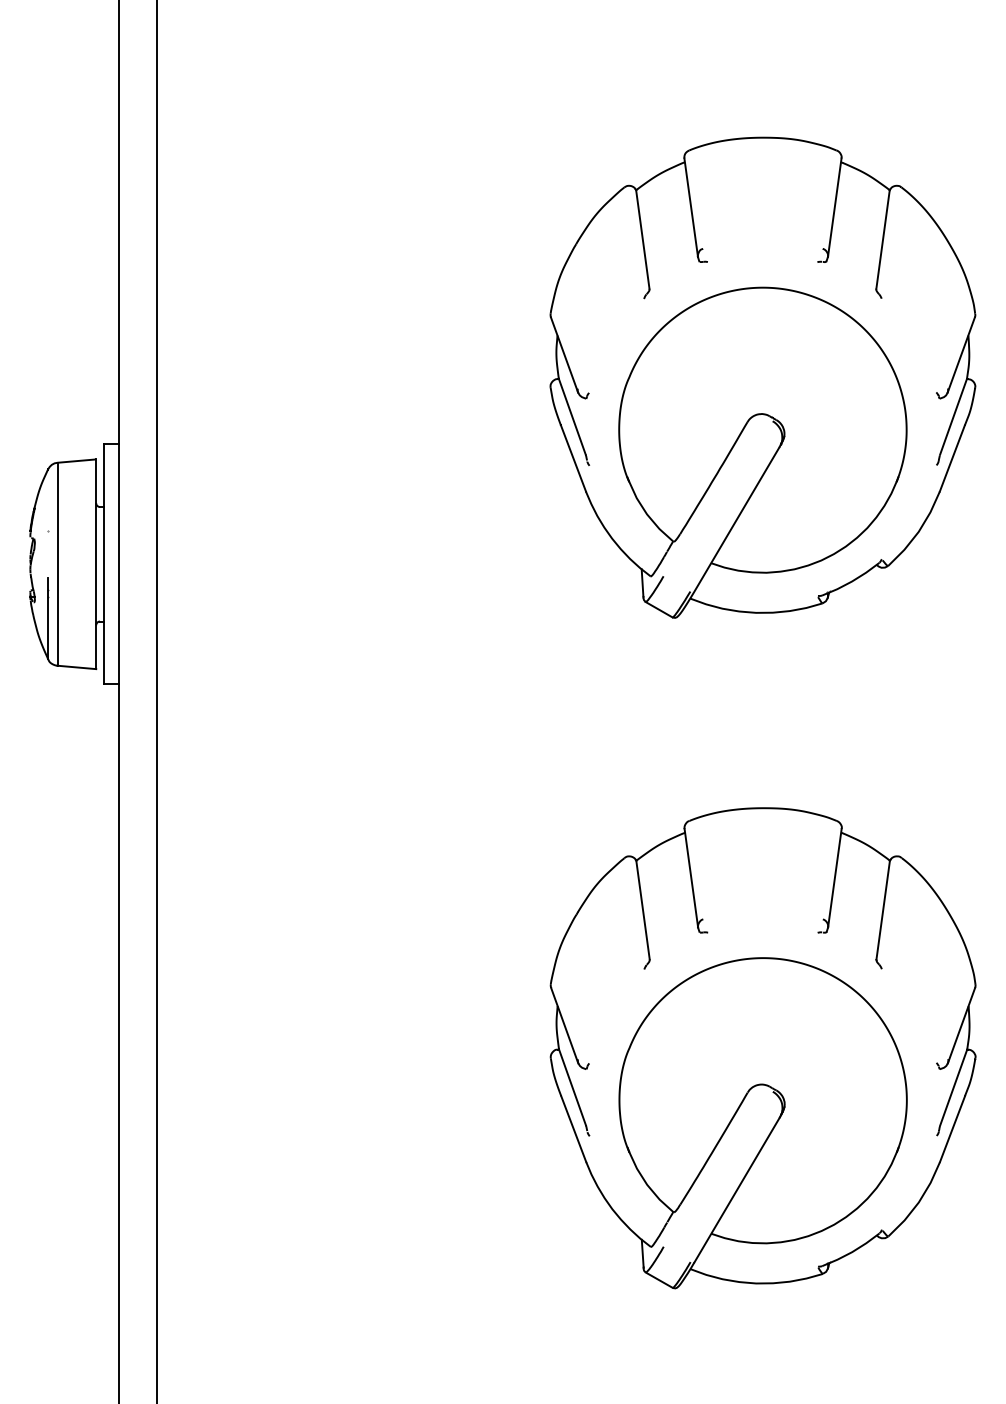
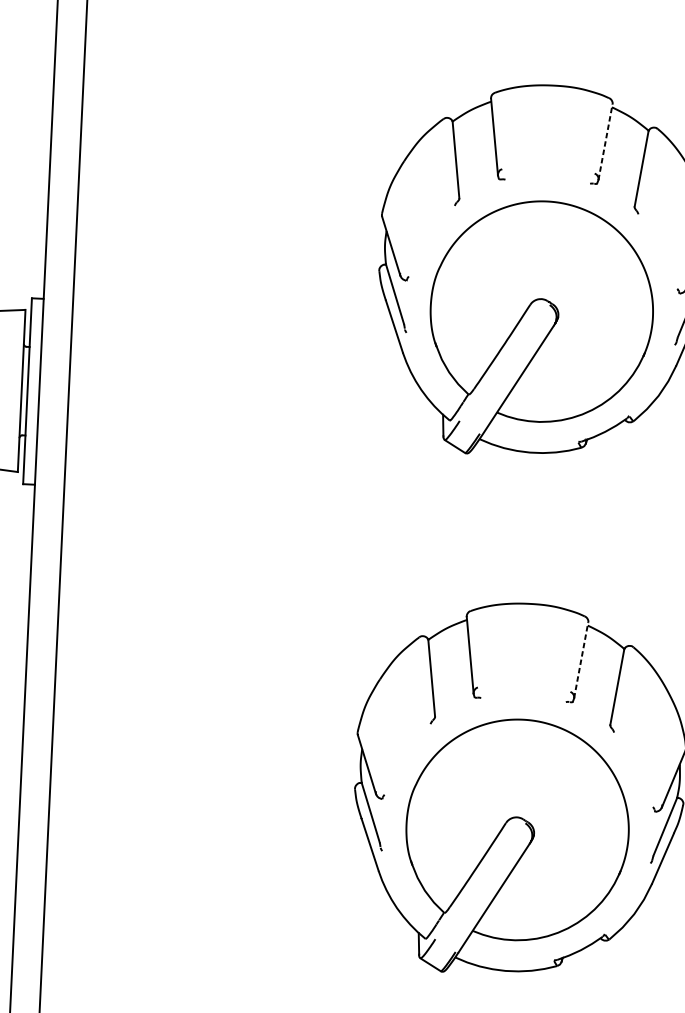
line: (834, 207) -> (605, 142), solid -> dashed
line: (834, 878) -> (580, 660), solid -> dashed

